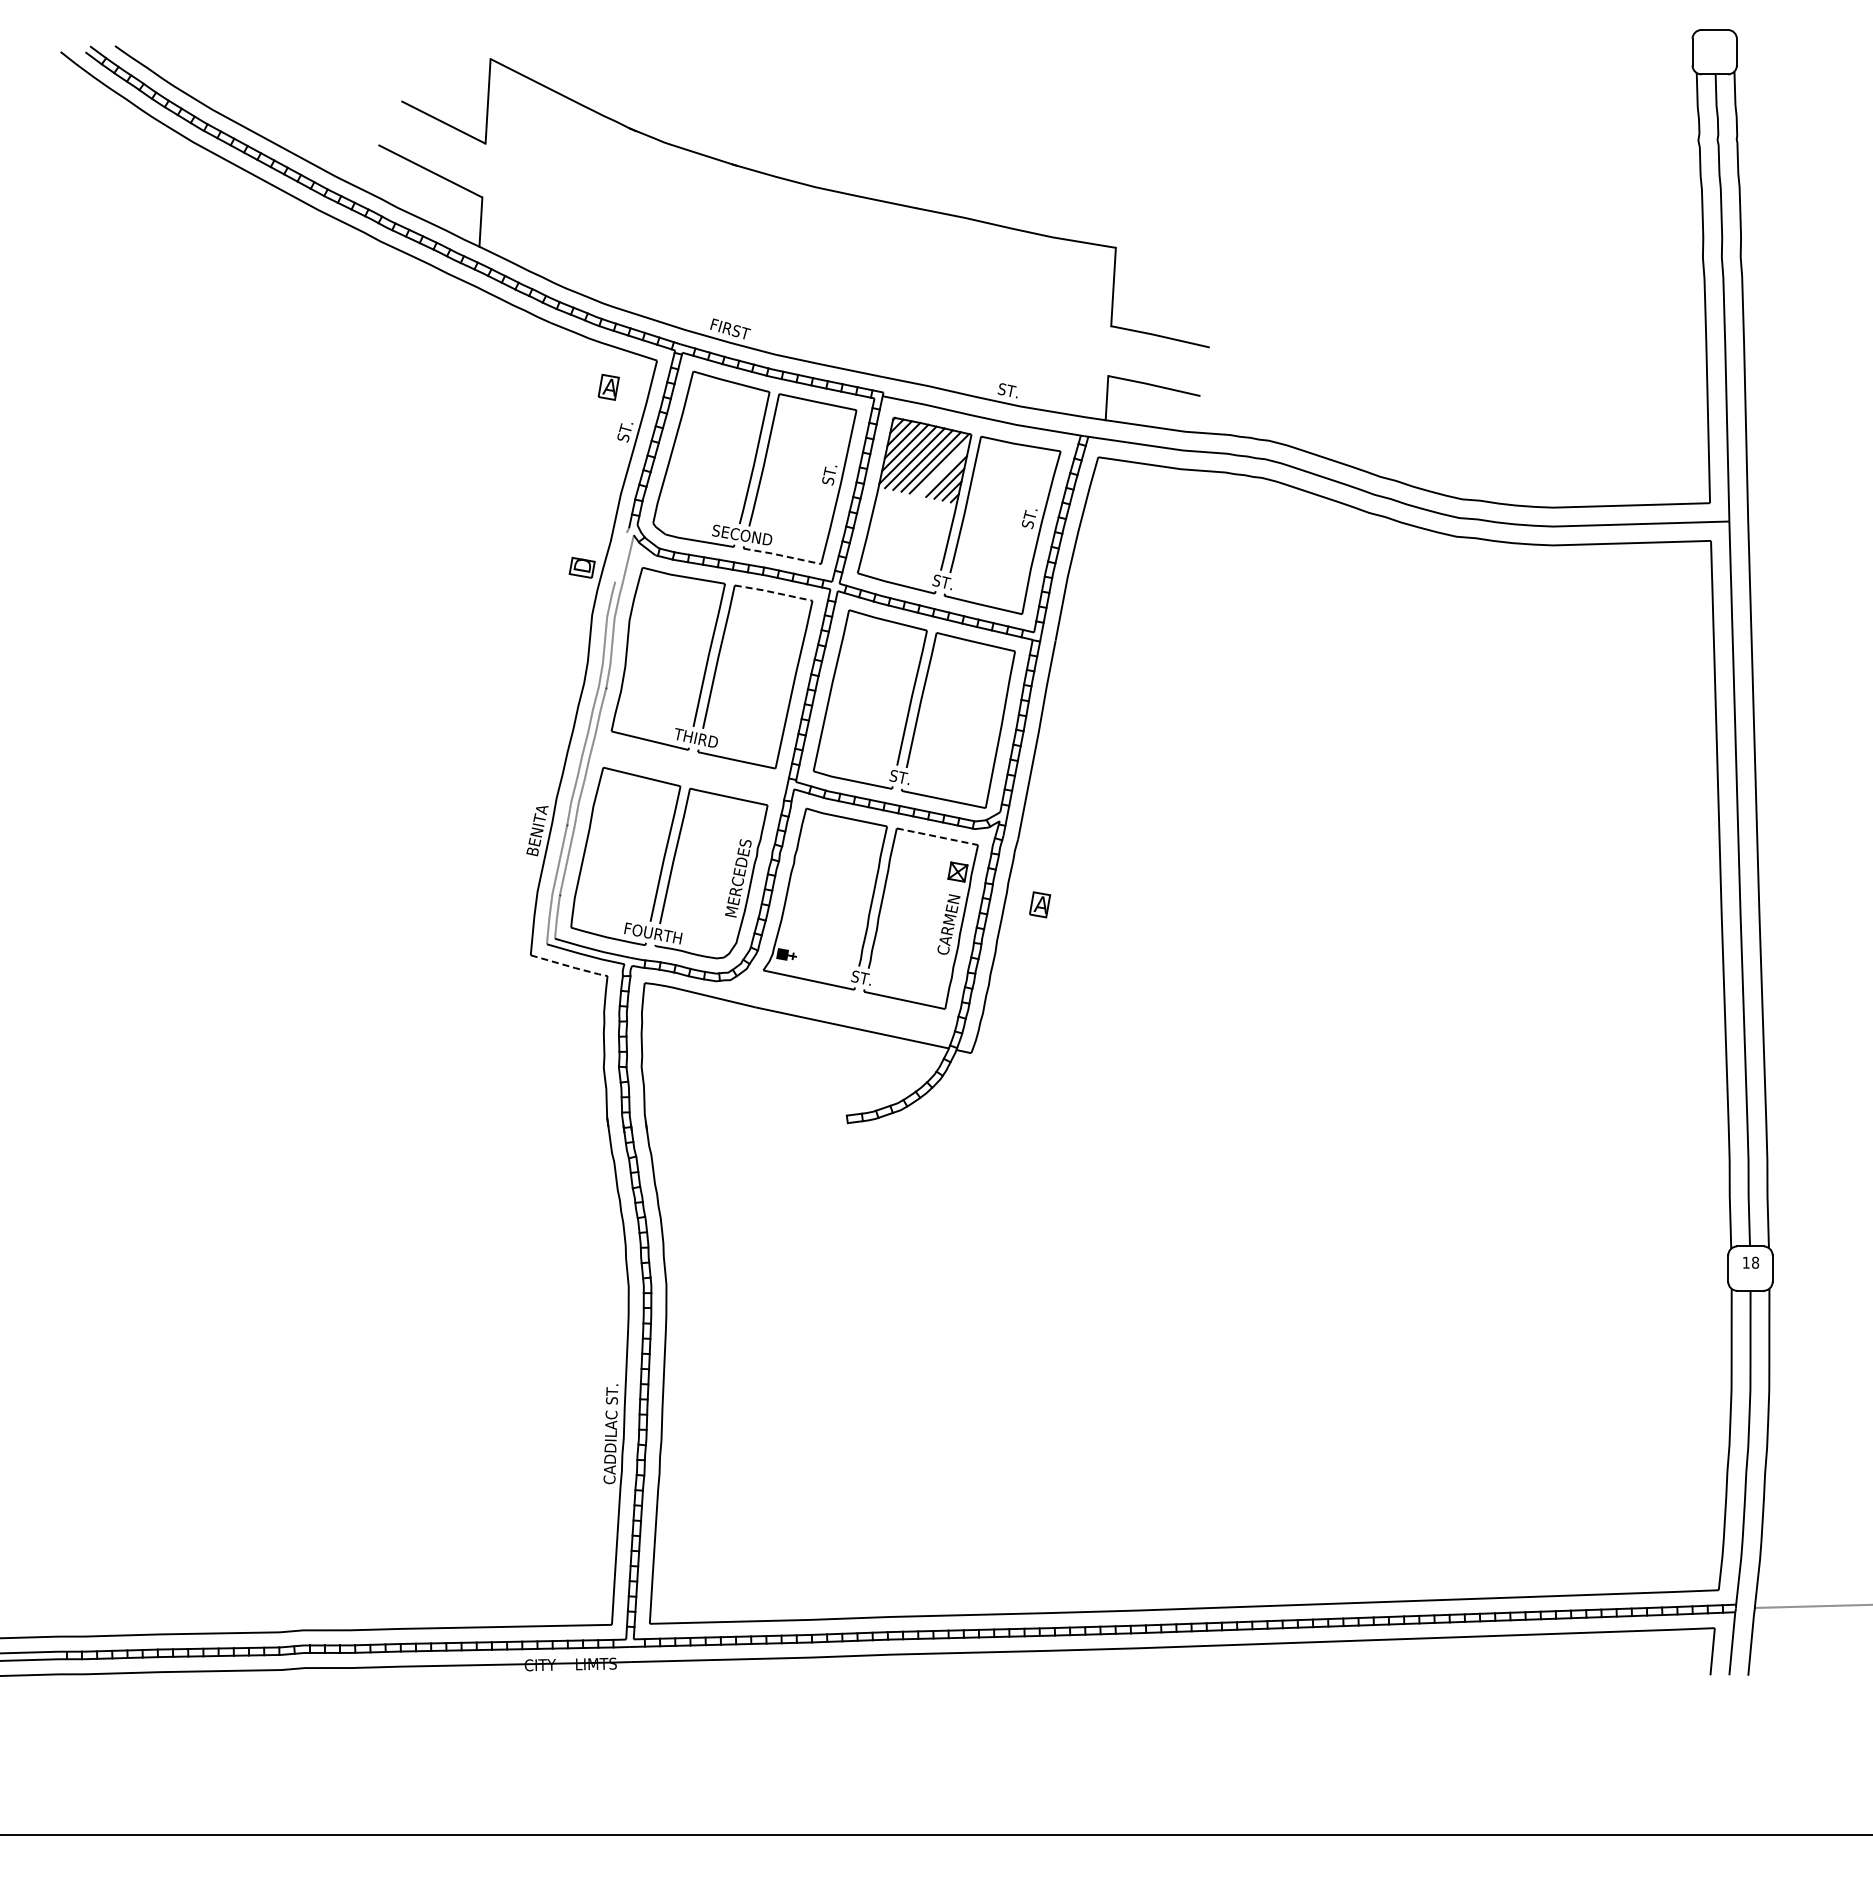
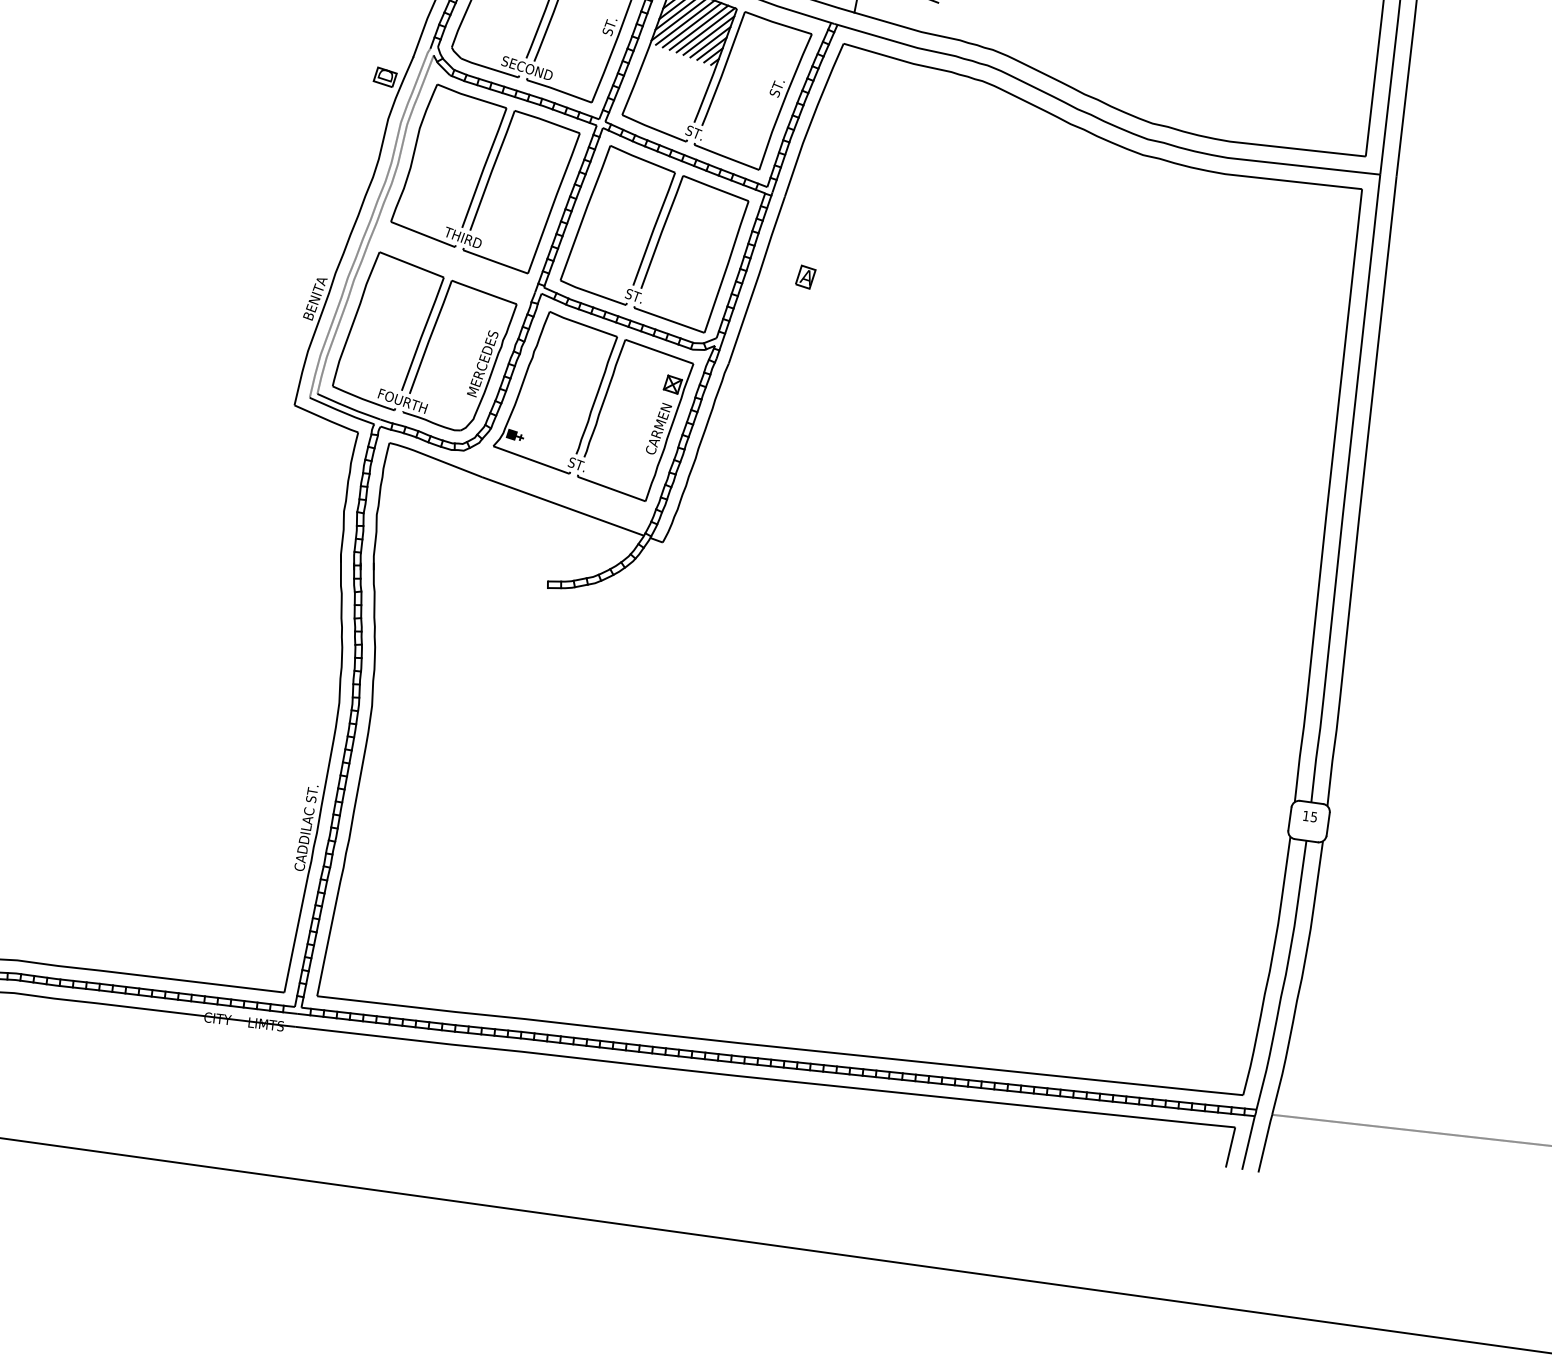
line: (943, 469) -> (708, 35), added
line: (782, 555) -> (559, 90), dashed -> solid
line: (620, 556) -> (419, 72), added
line: (773, 592) -> (547, 121), dashed -> solid
line: (937, 836) -> (659, 351), dashed -> solid
part: (1040, 904) -> (806, 276), moved
line: (570, 966) -> (327, 419), dashed -> solid
text: (1755, 1262) -> (1314, 816), 18 -> 15

